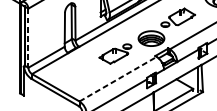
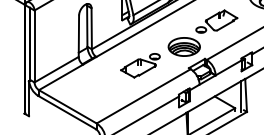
line: (28, 38) -> (34, 46), dashed -> solid
line: (118, 79) -> (144, 96), dashed -> solid

